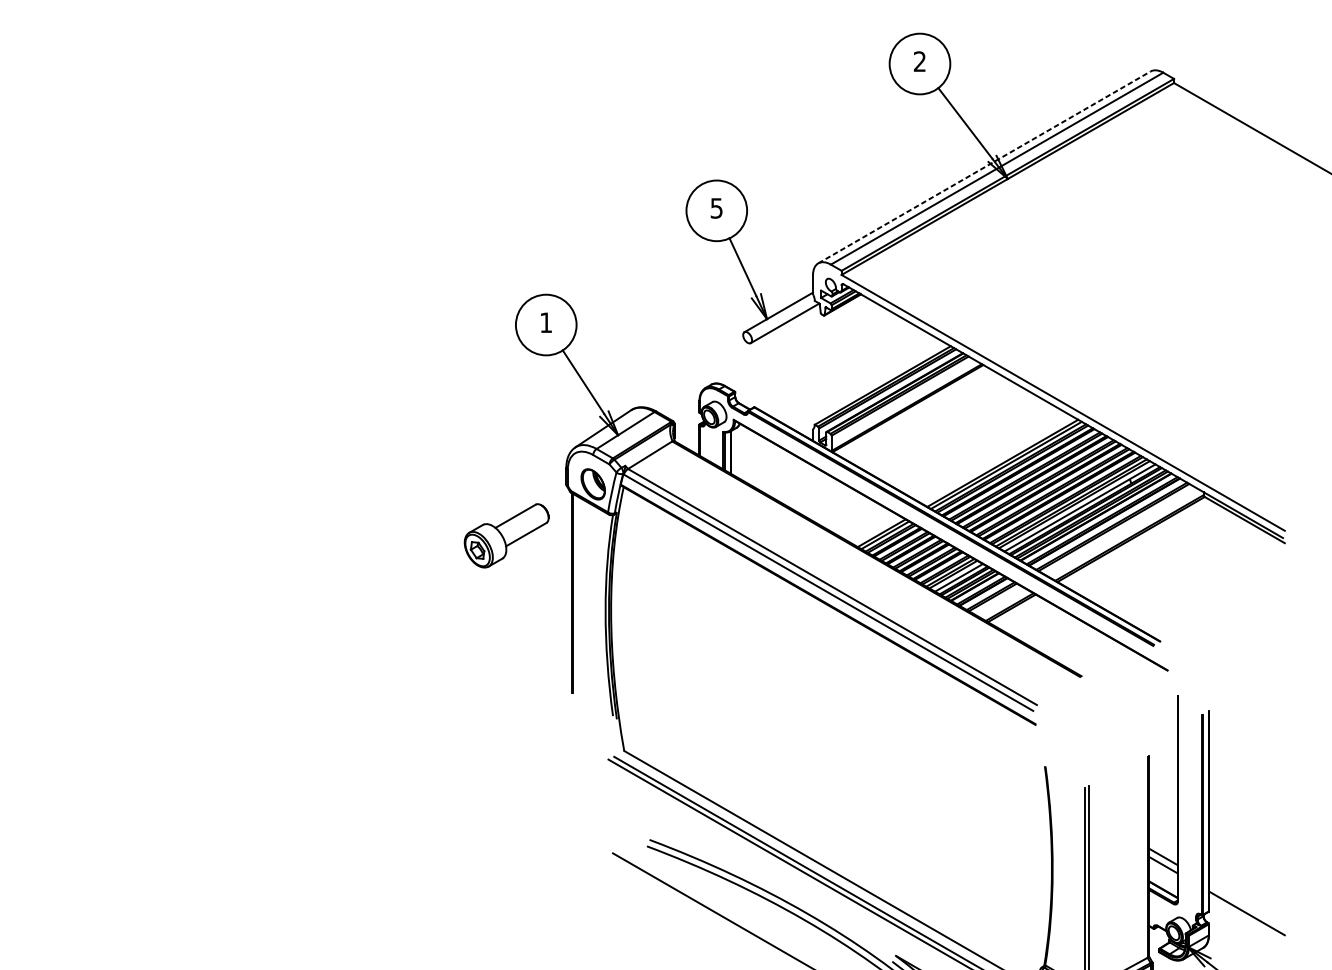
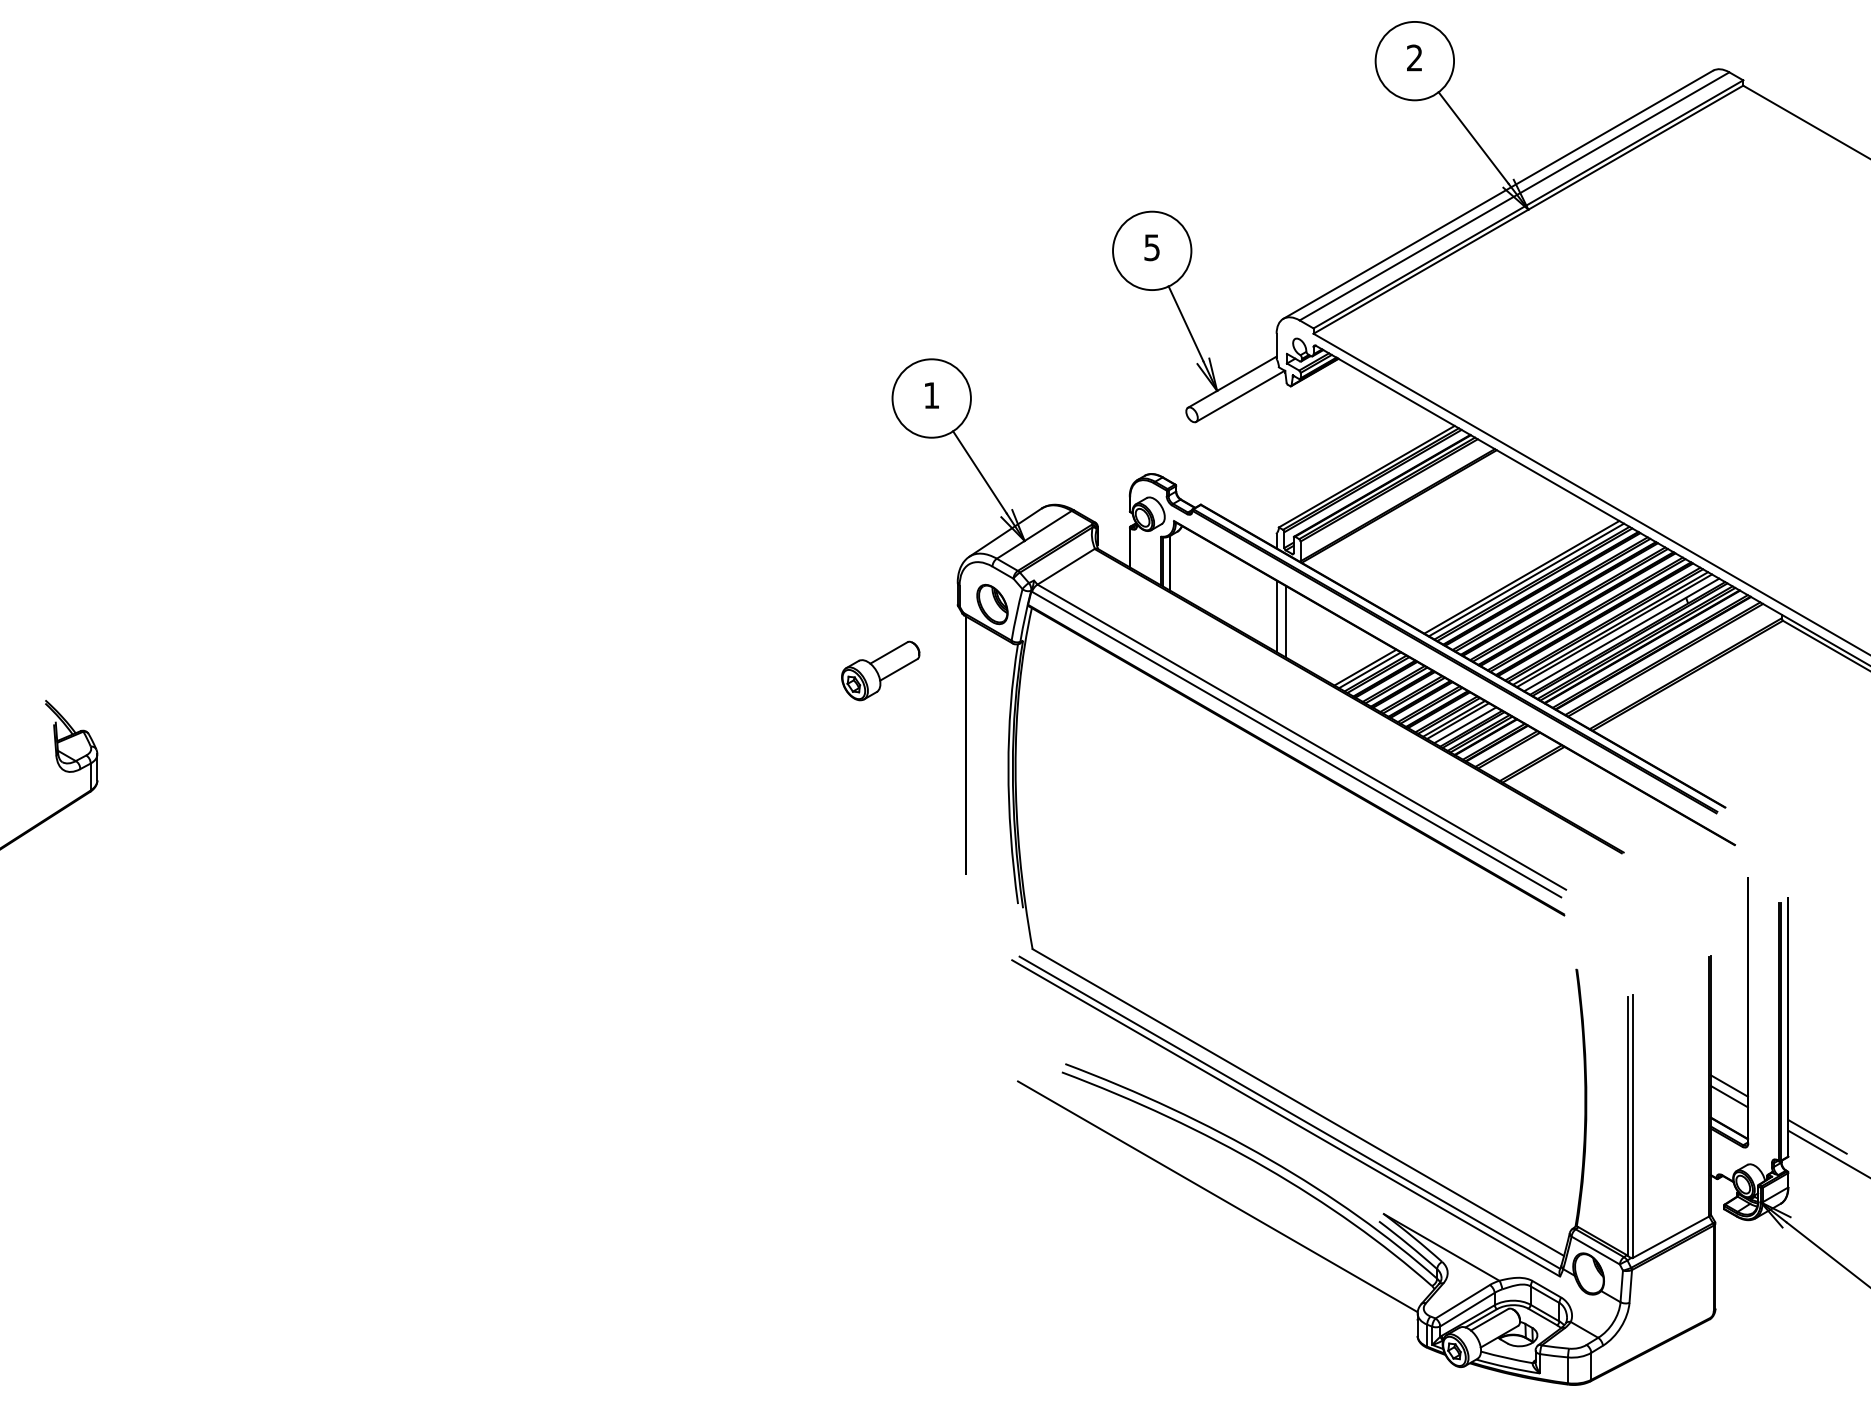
line: (984, 167) -> (1498, 194), dashed -> solid
line: (812, 493) -> (1276, 616), added
line: (819, 497) -> (1285, 621), added
part: (506, 535) -> (880, 670), size x0.71
line: (1231, 895) -> (1817, 1136), added

